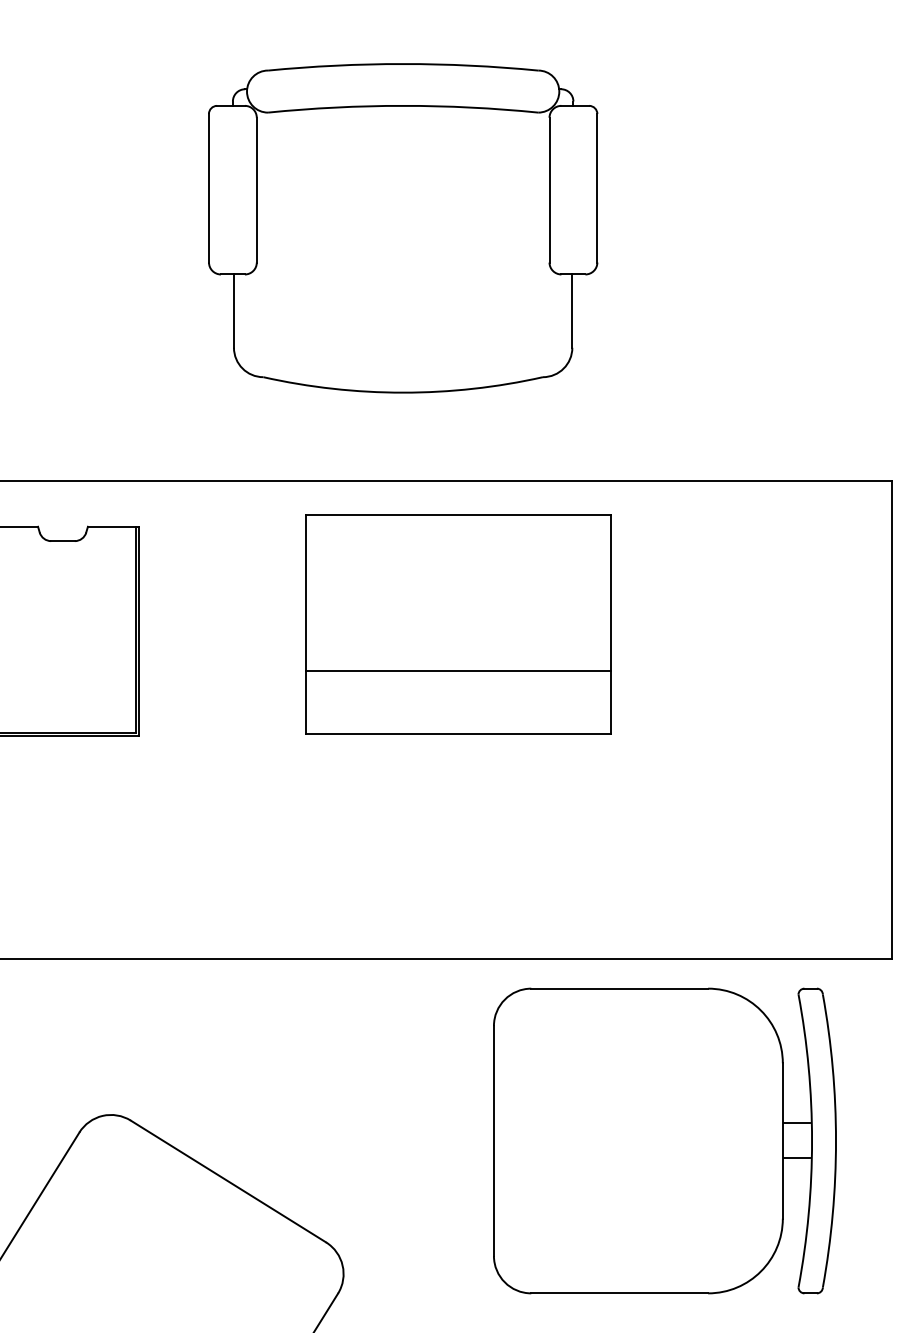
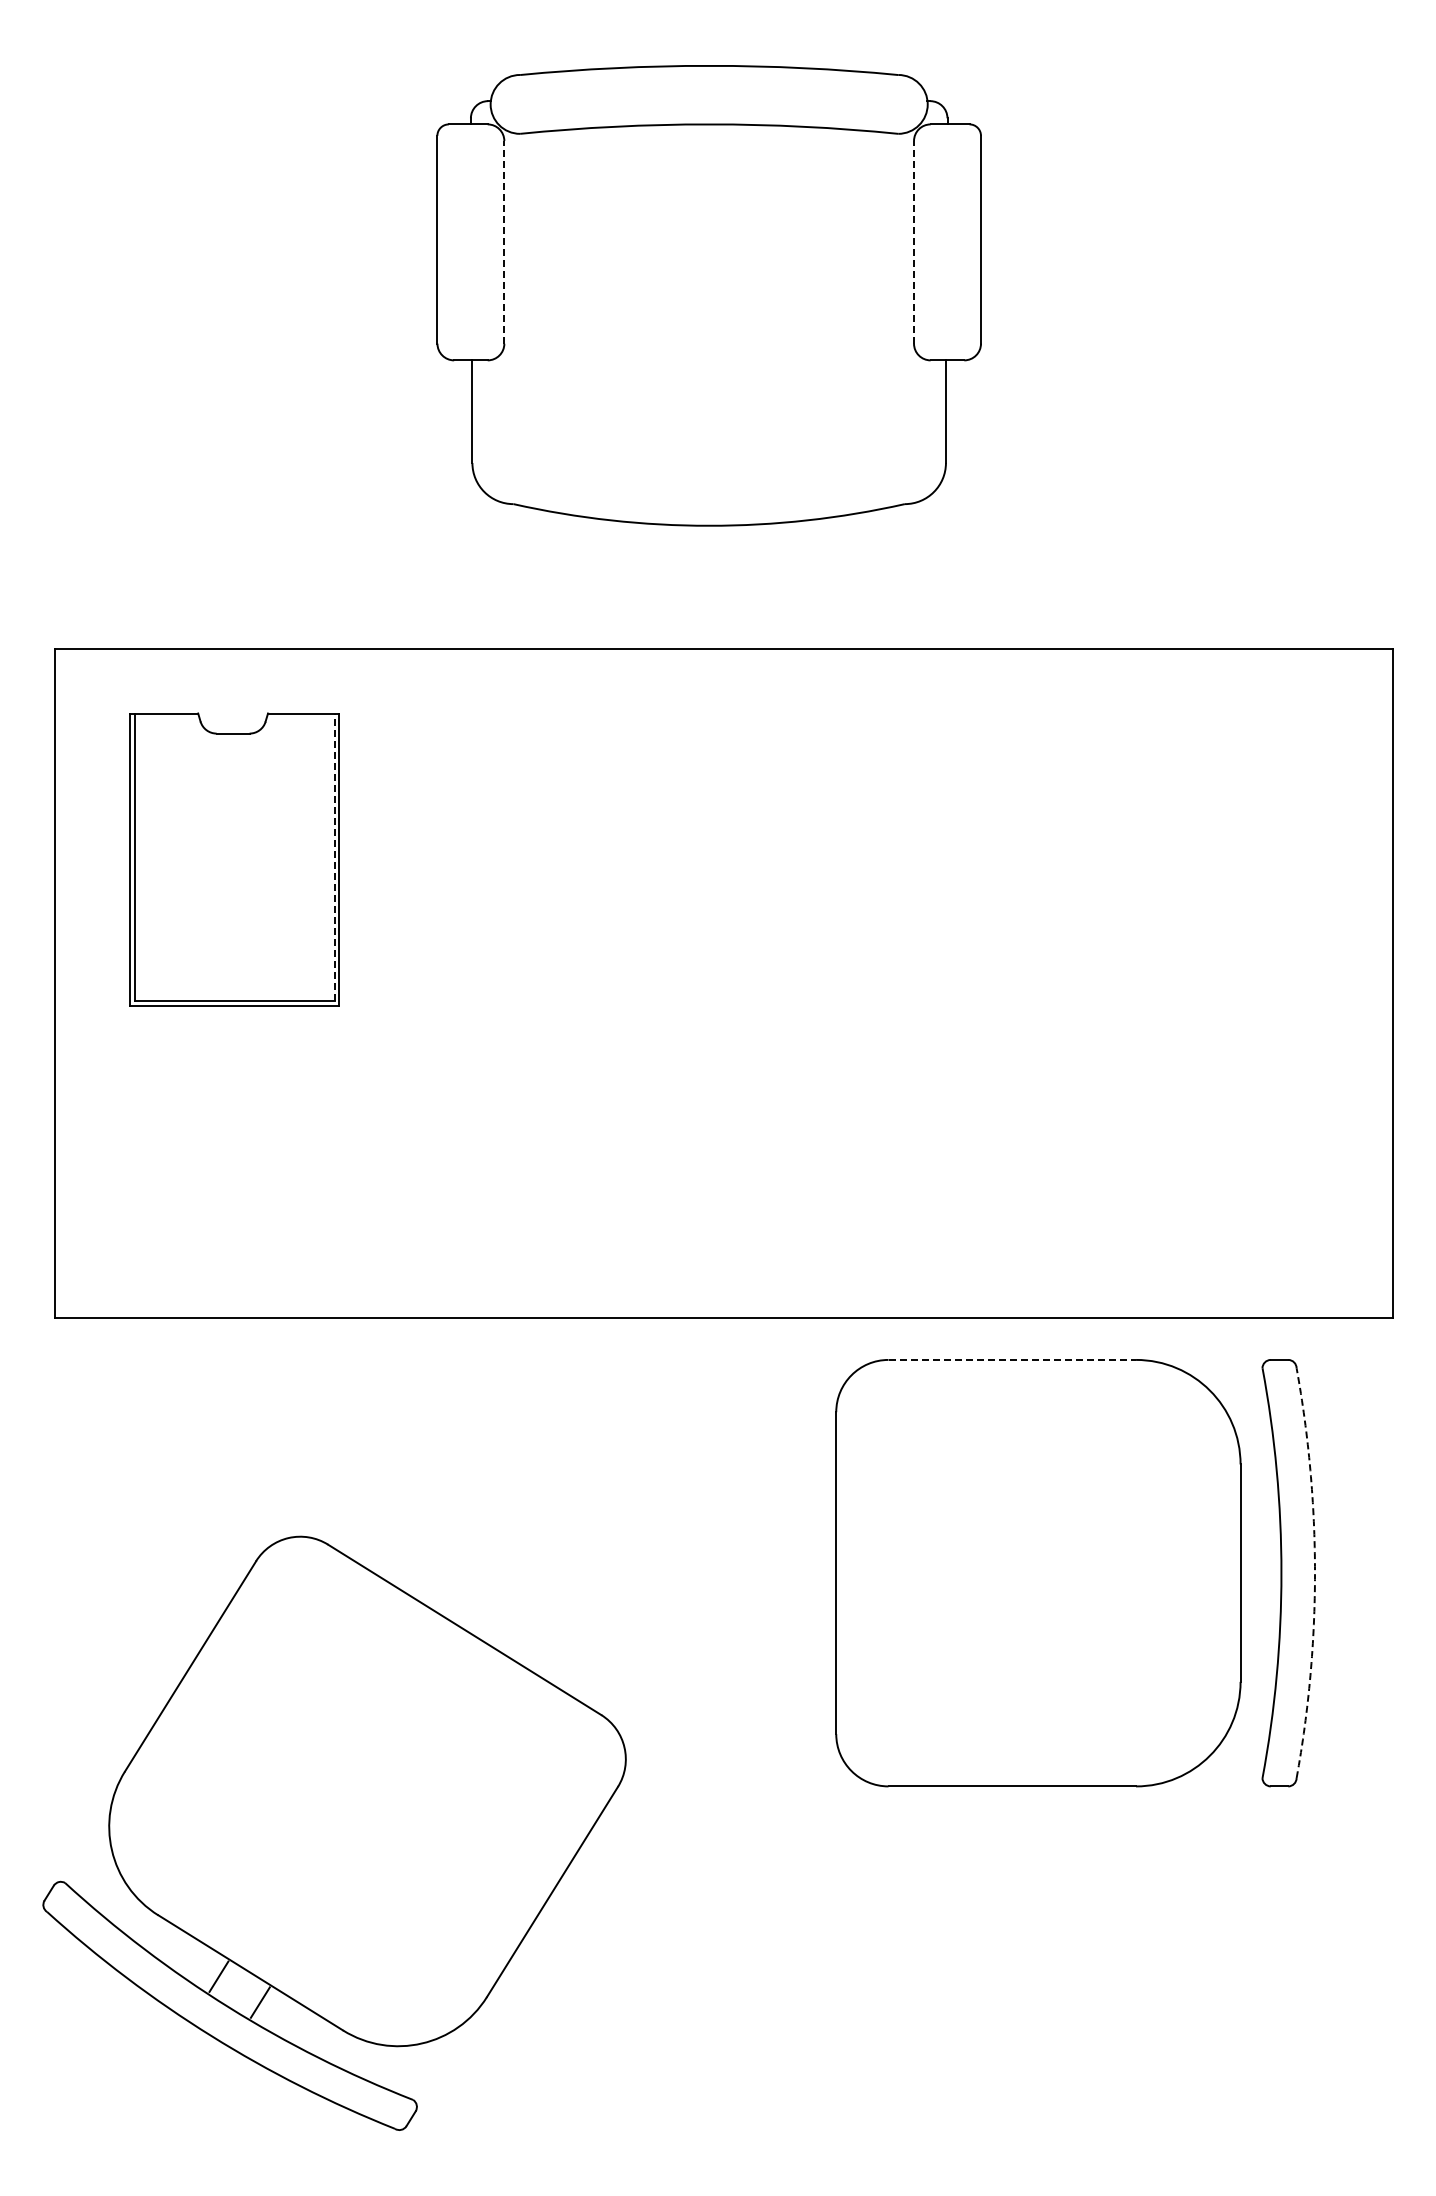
line: (256, 189) -> (504, 241), solid -> dashed
line: (549, 189) -> (914, 241), solid -> dashed
part: (458, 624) -> (786, 850), removed
line: (135, 629) -> (334, 857), solid -> dashed
line: (619, 988) -> (1012, 1359), solid -> dashed
line: (797, 1123) -> (1260, 1548), removed
arc: (836, 1141) -> (1315, 1573), solid -> dashed
line: (797, 1158) -> (1260, 1597), removed

